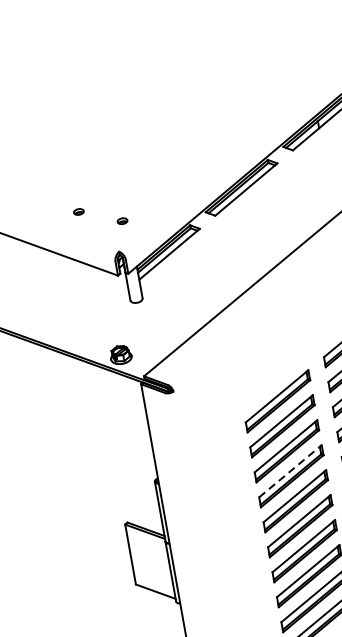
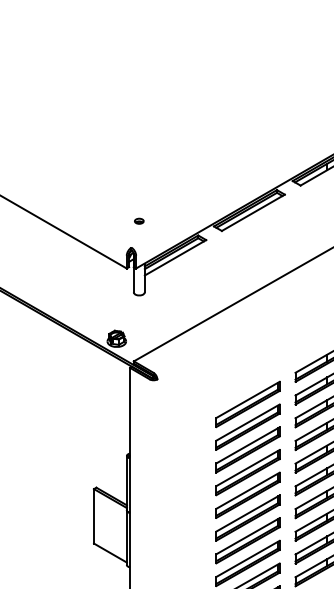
part: (78, 211) -> (102, 205), removed
line: (290, 470) -> (248, 467), dashed -> solid

